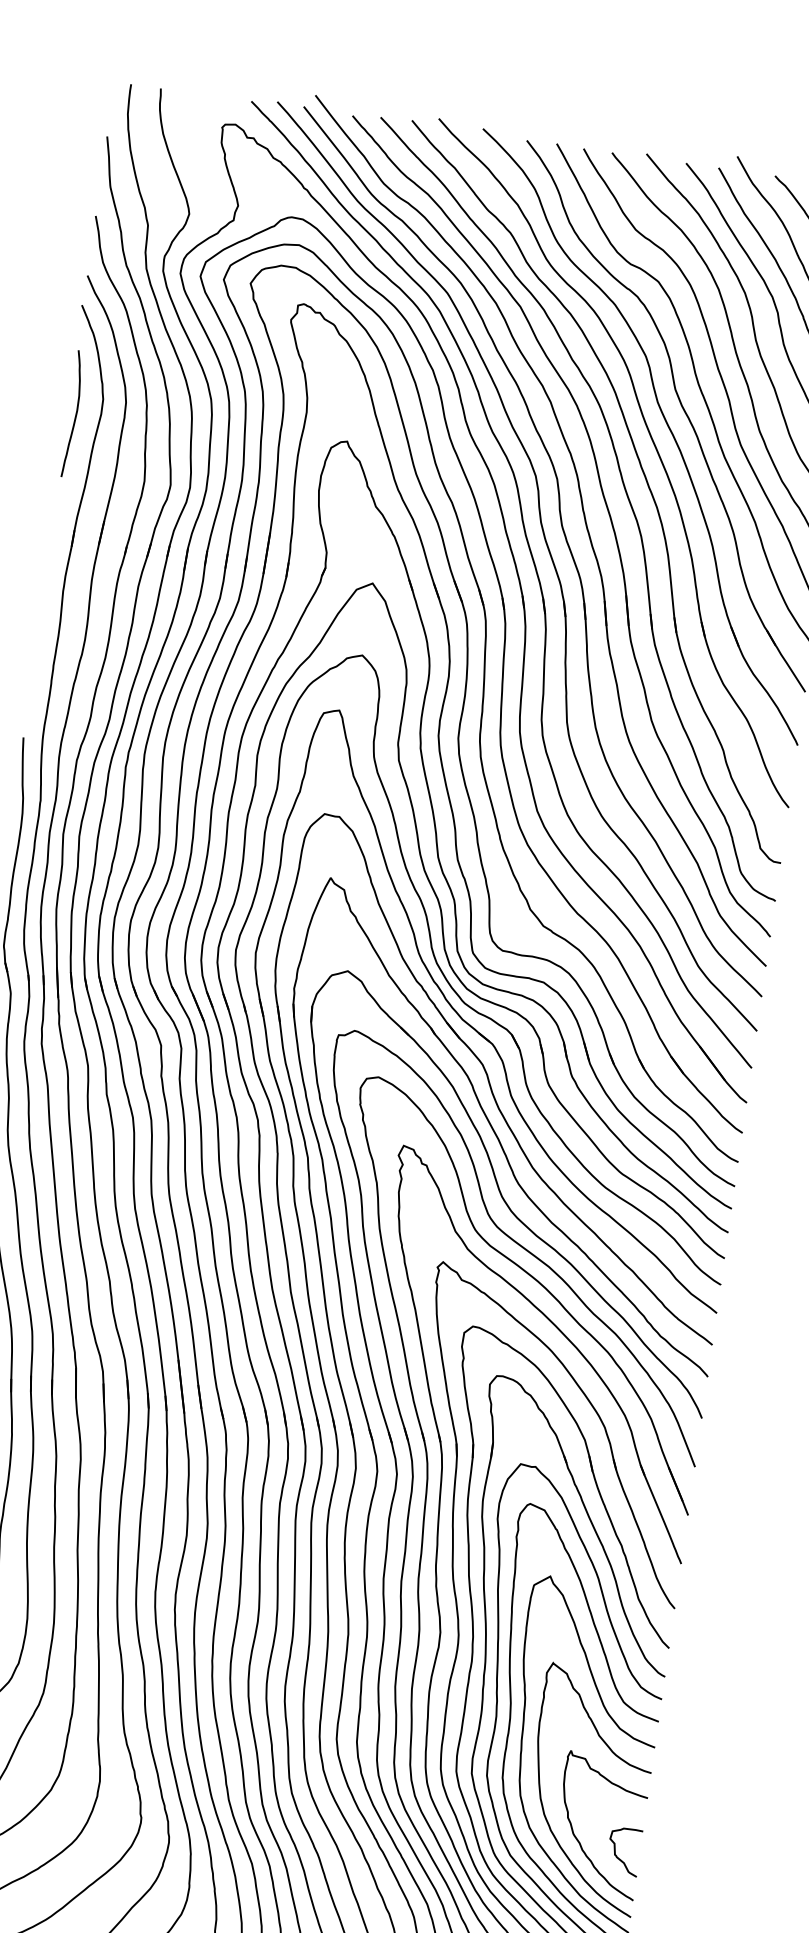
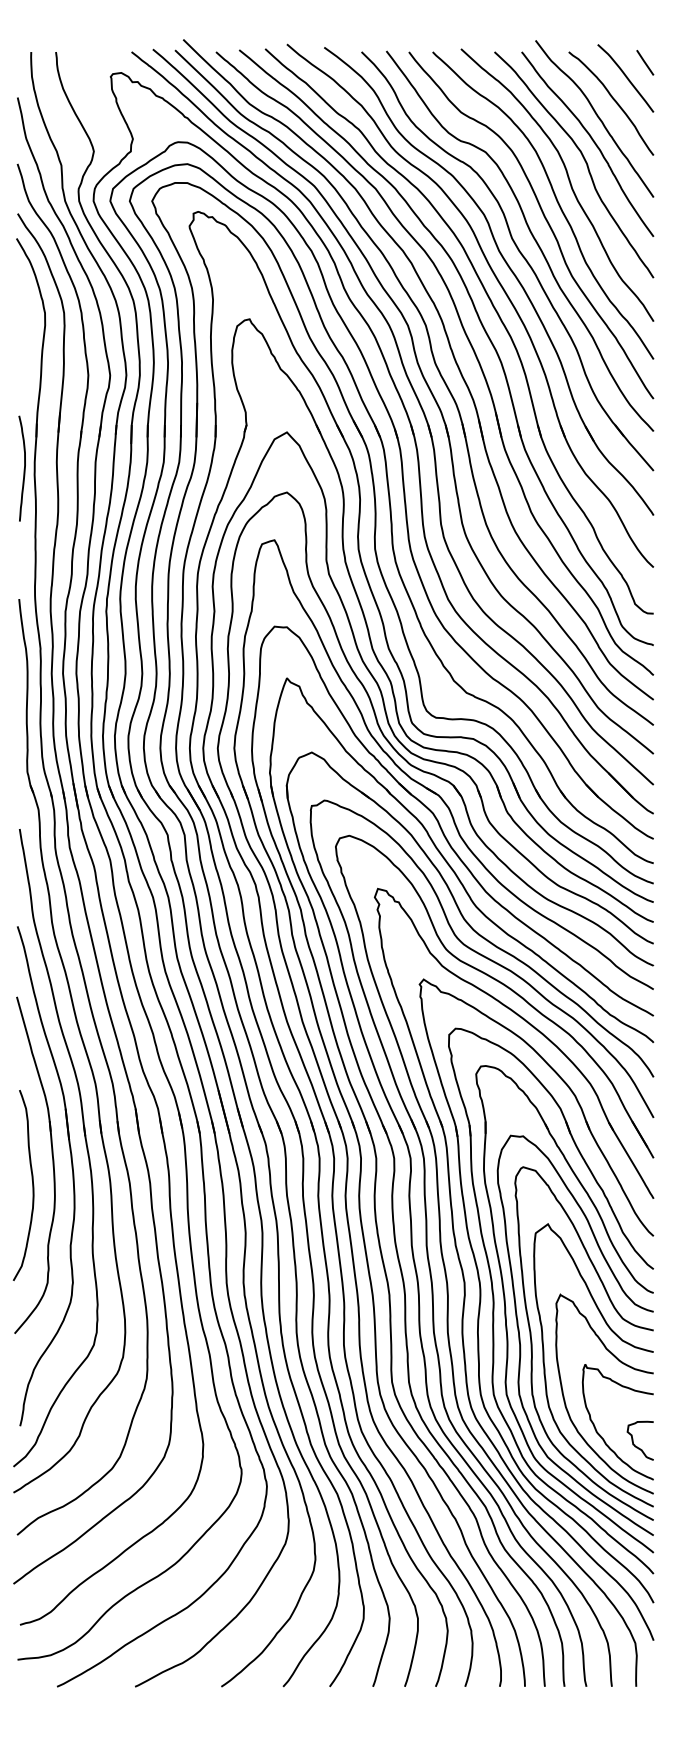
curve: (74, 415) -> (23, 469), moved

